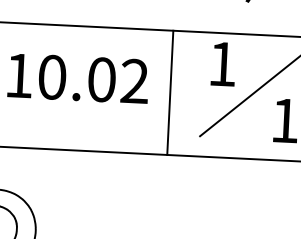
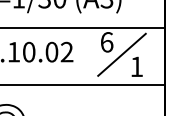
text: (223, 64) -> (107, 42), 1 -> 6
line: (170, 92) -> (83, 56), removed

